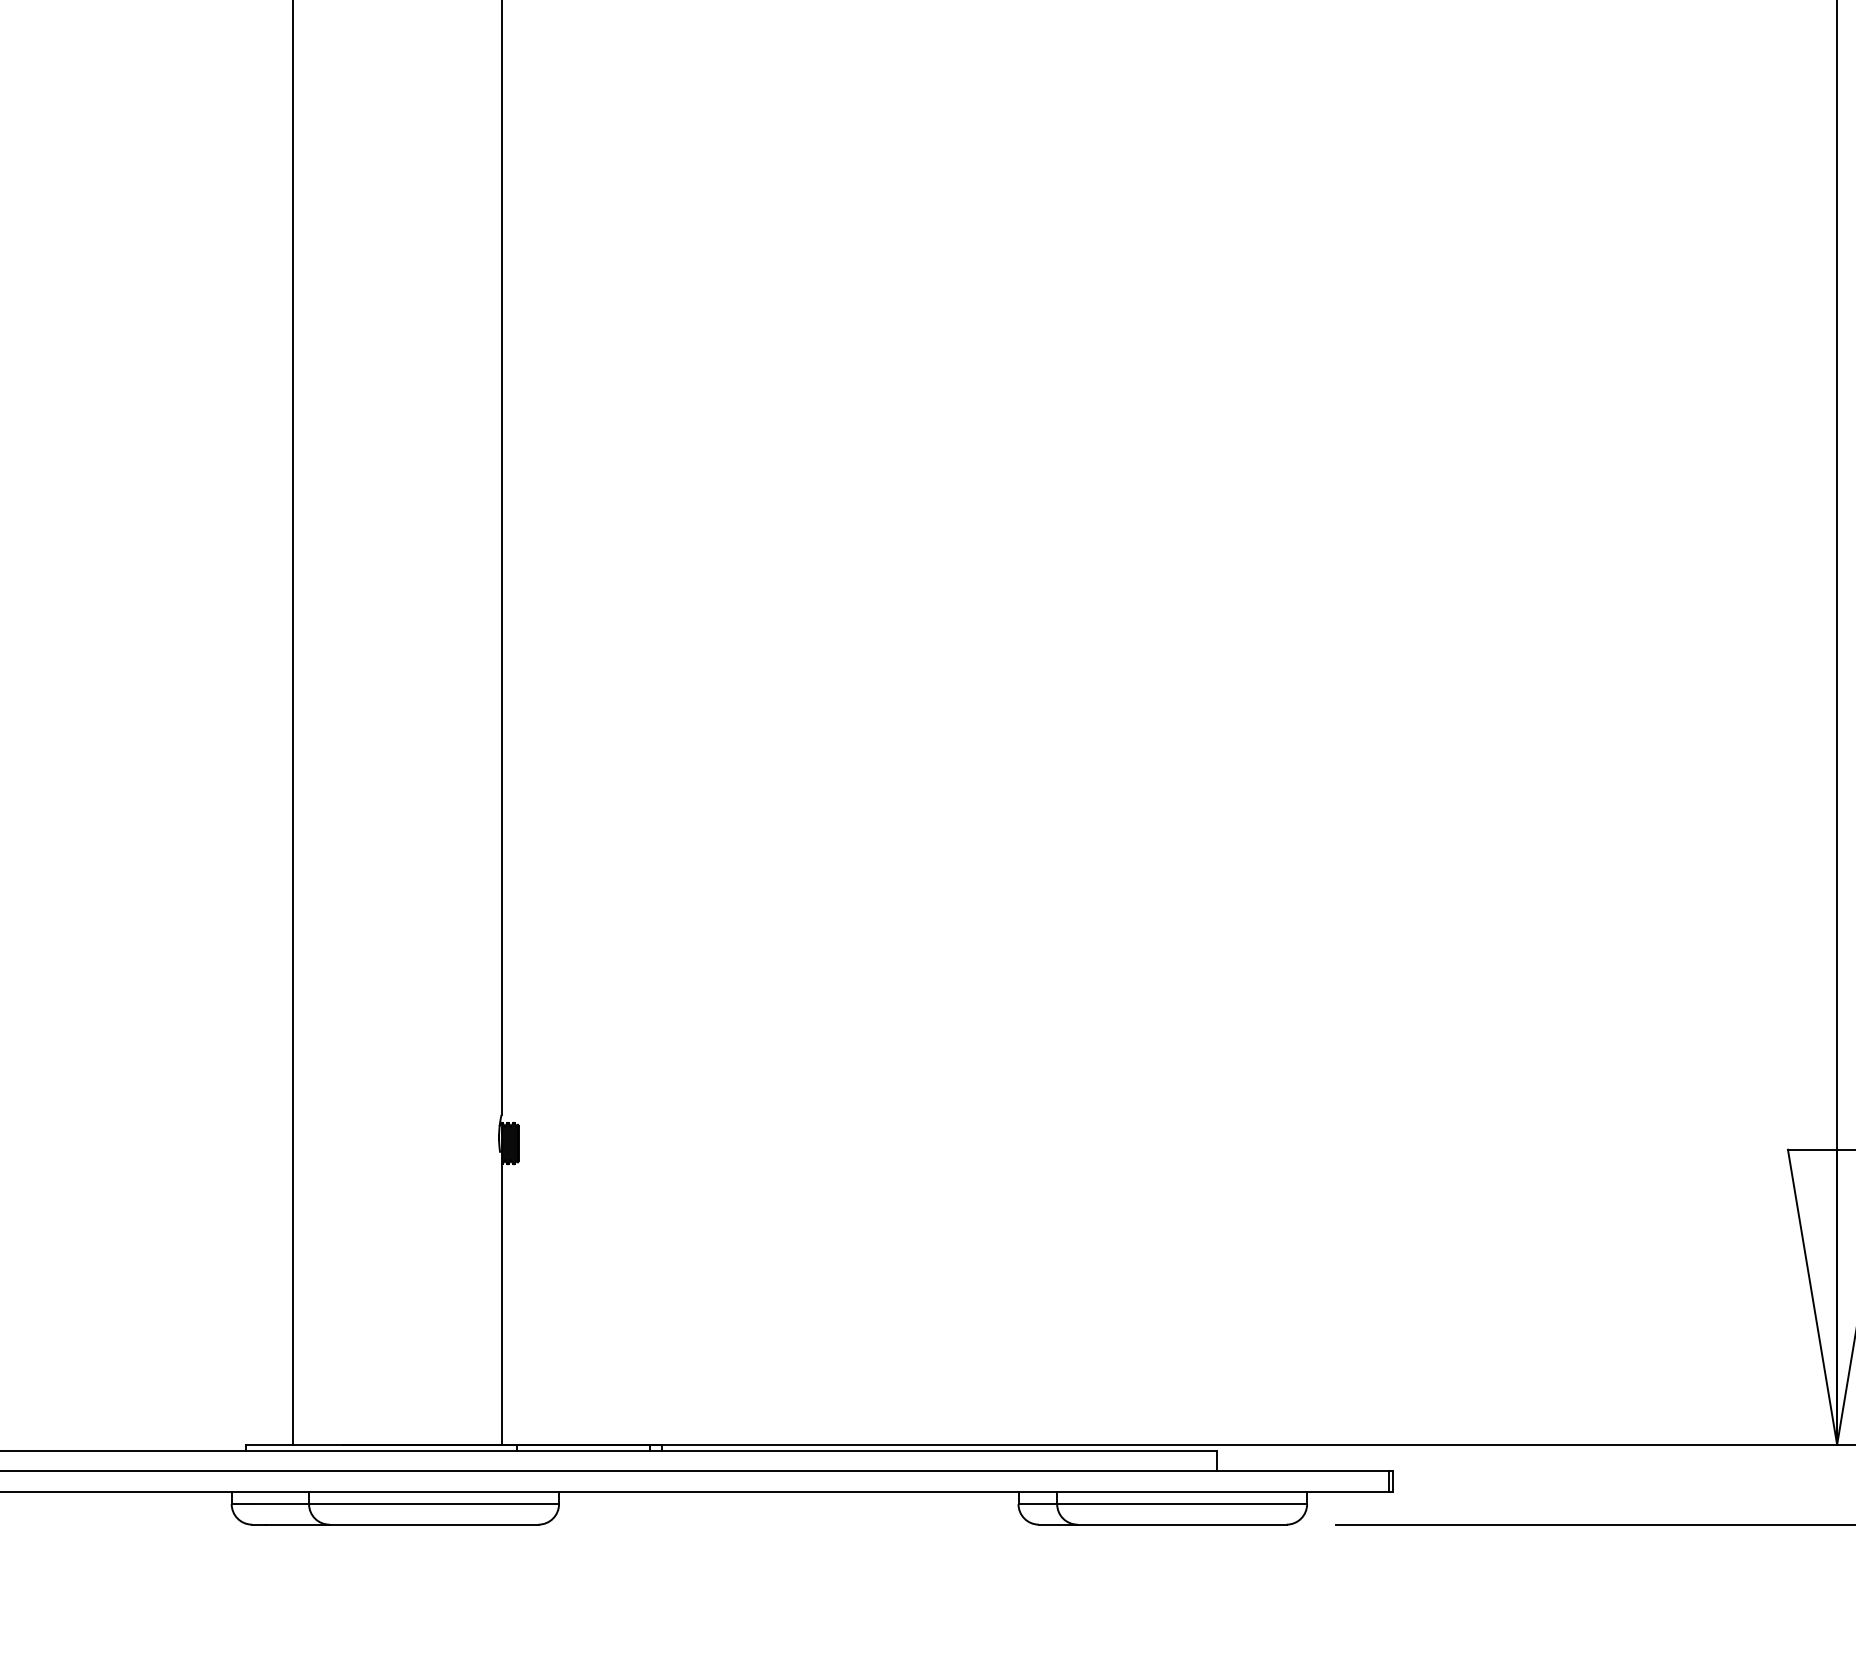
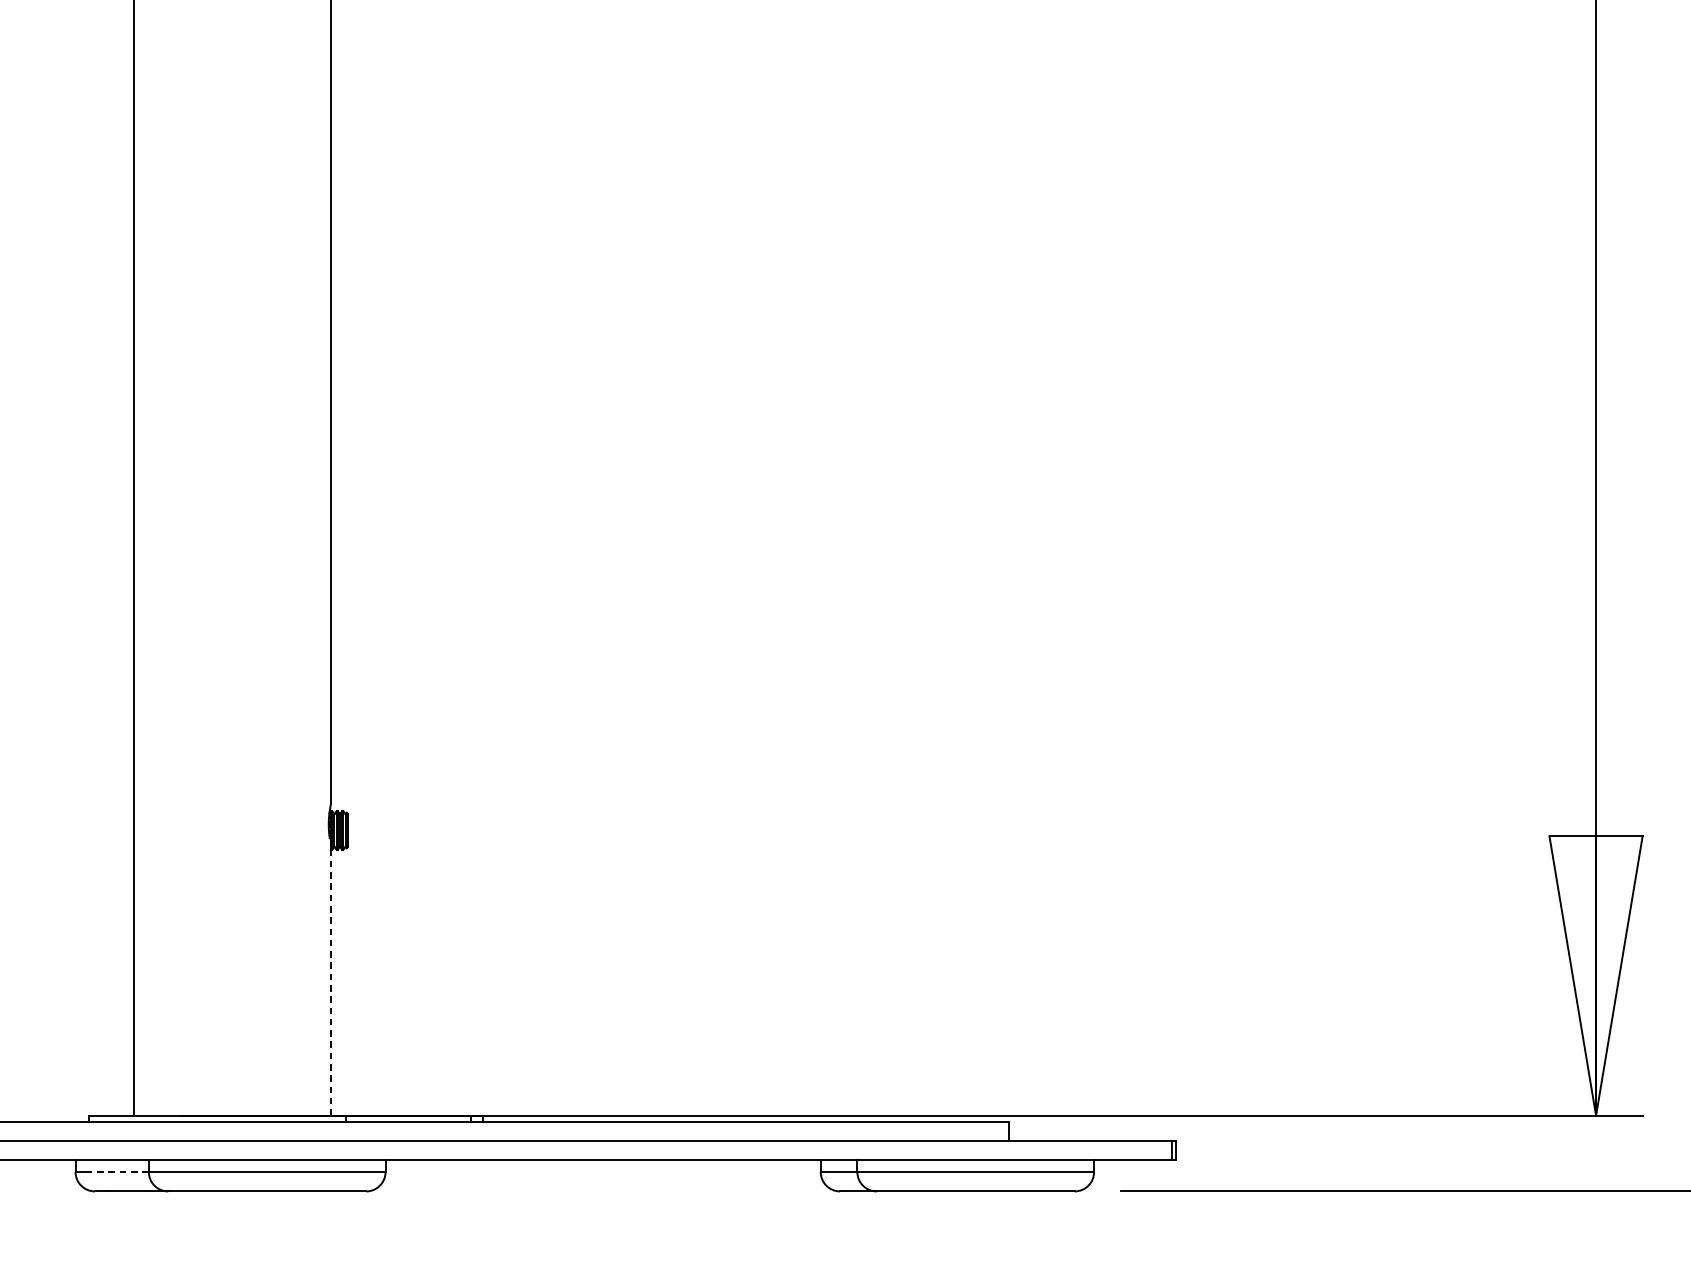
line: (501, 1303) -> (331, 981), solid -> dashed
line: (278, 1504) -> (119, 1172), solid -> dashed

